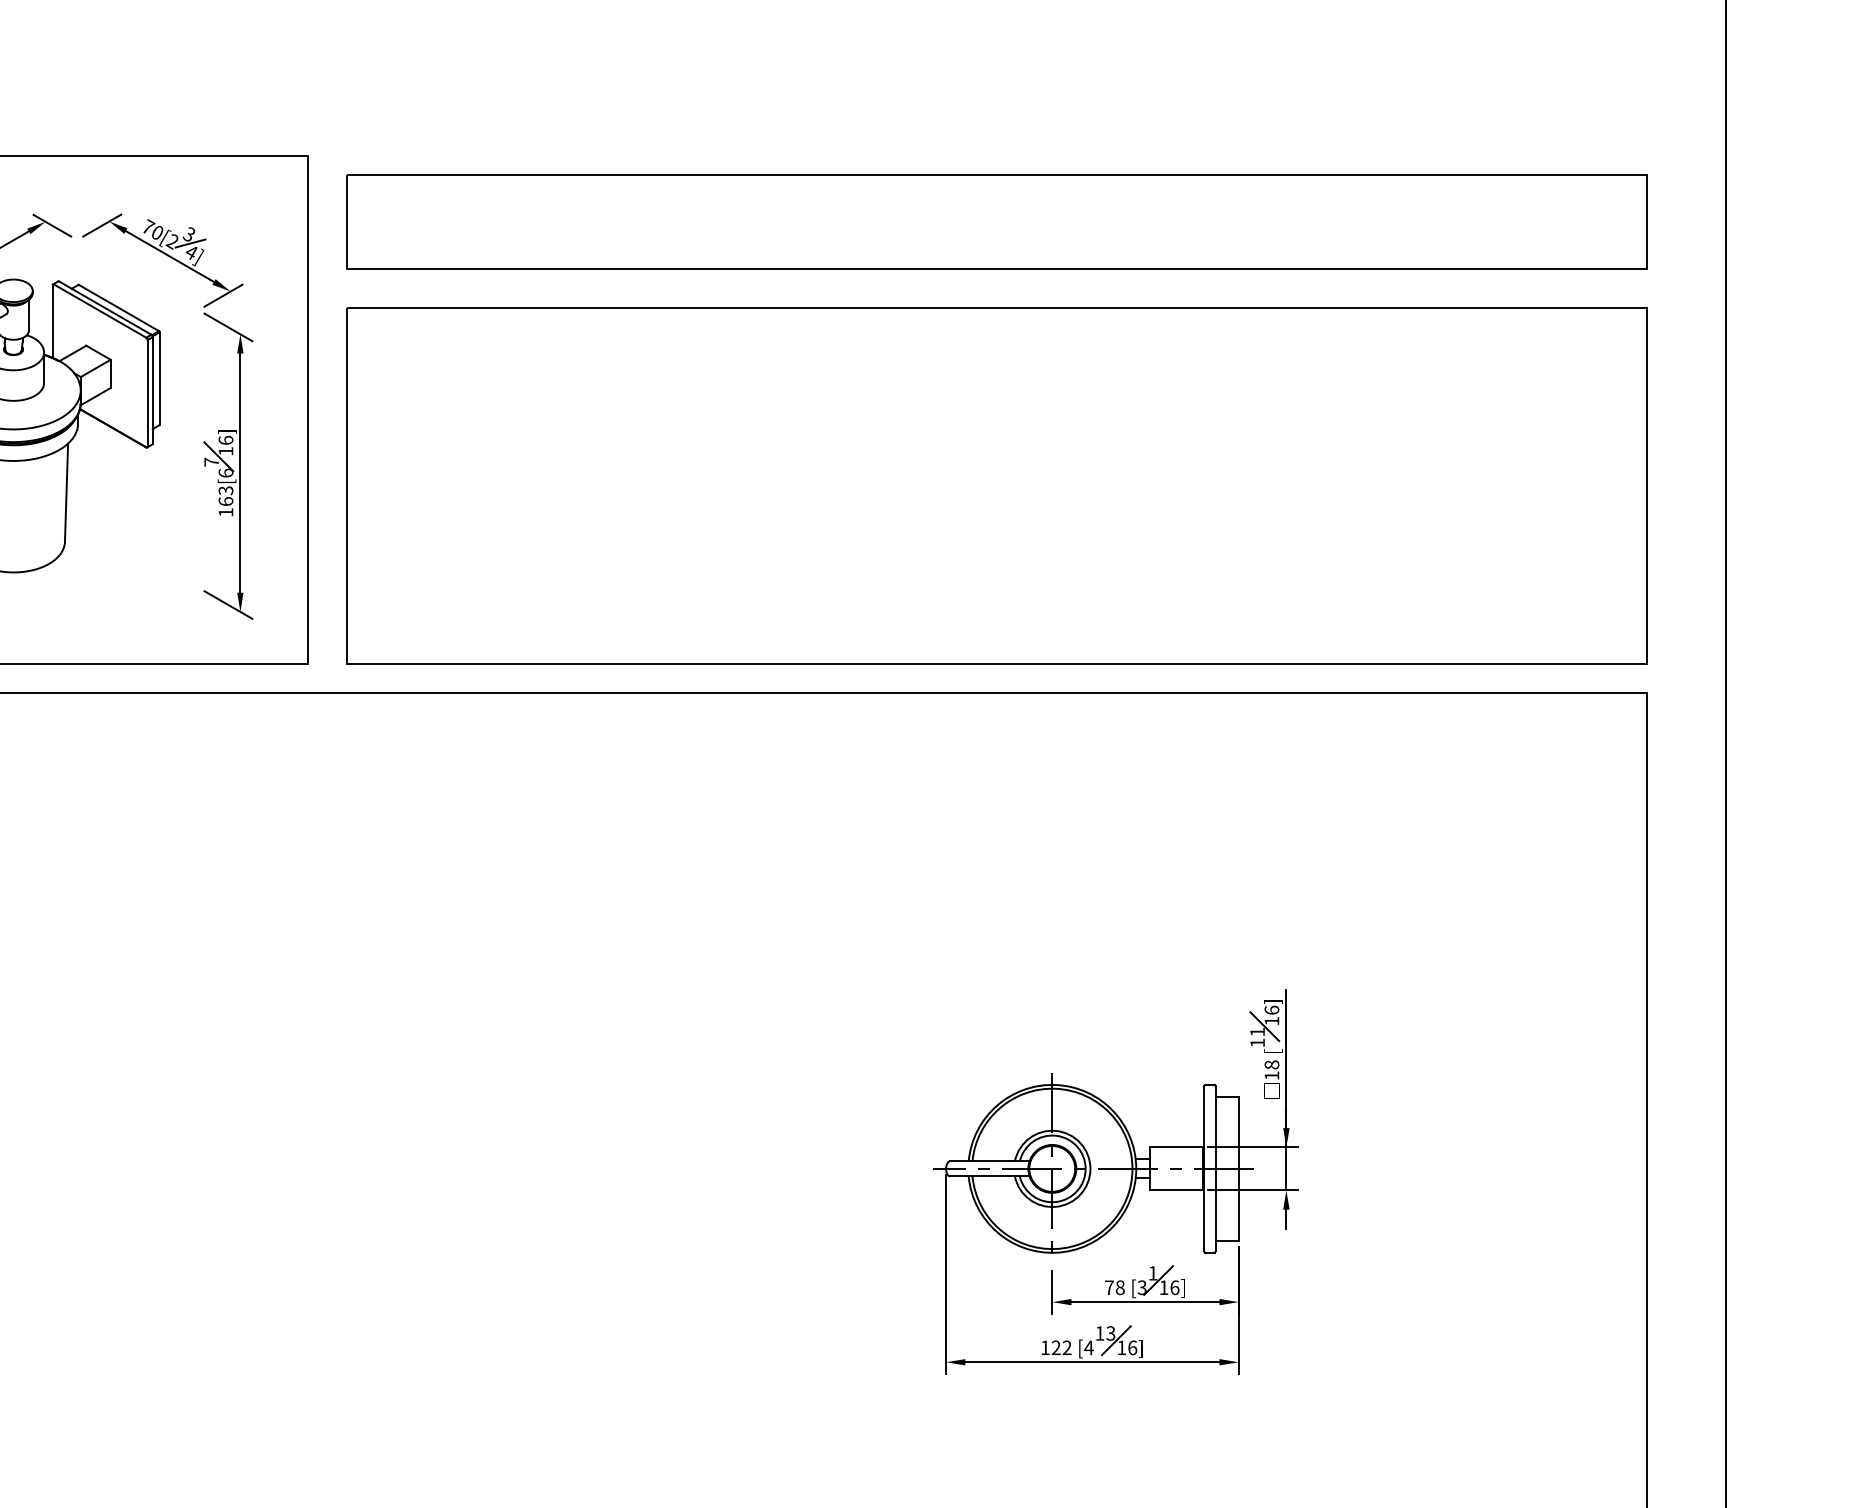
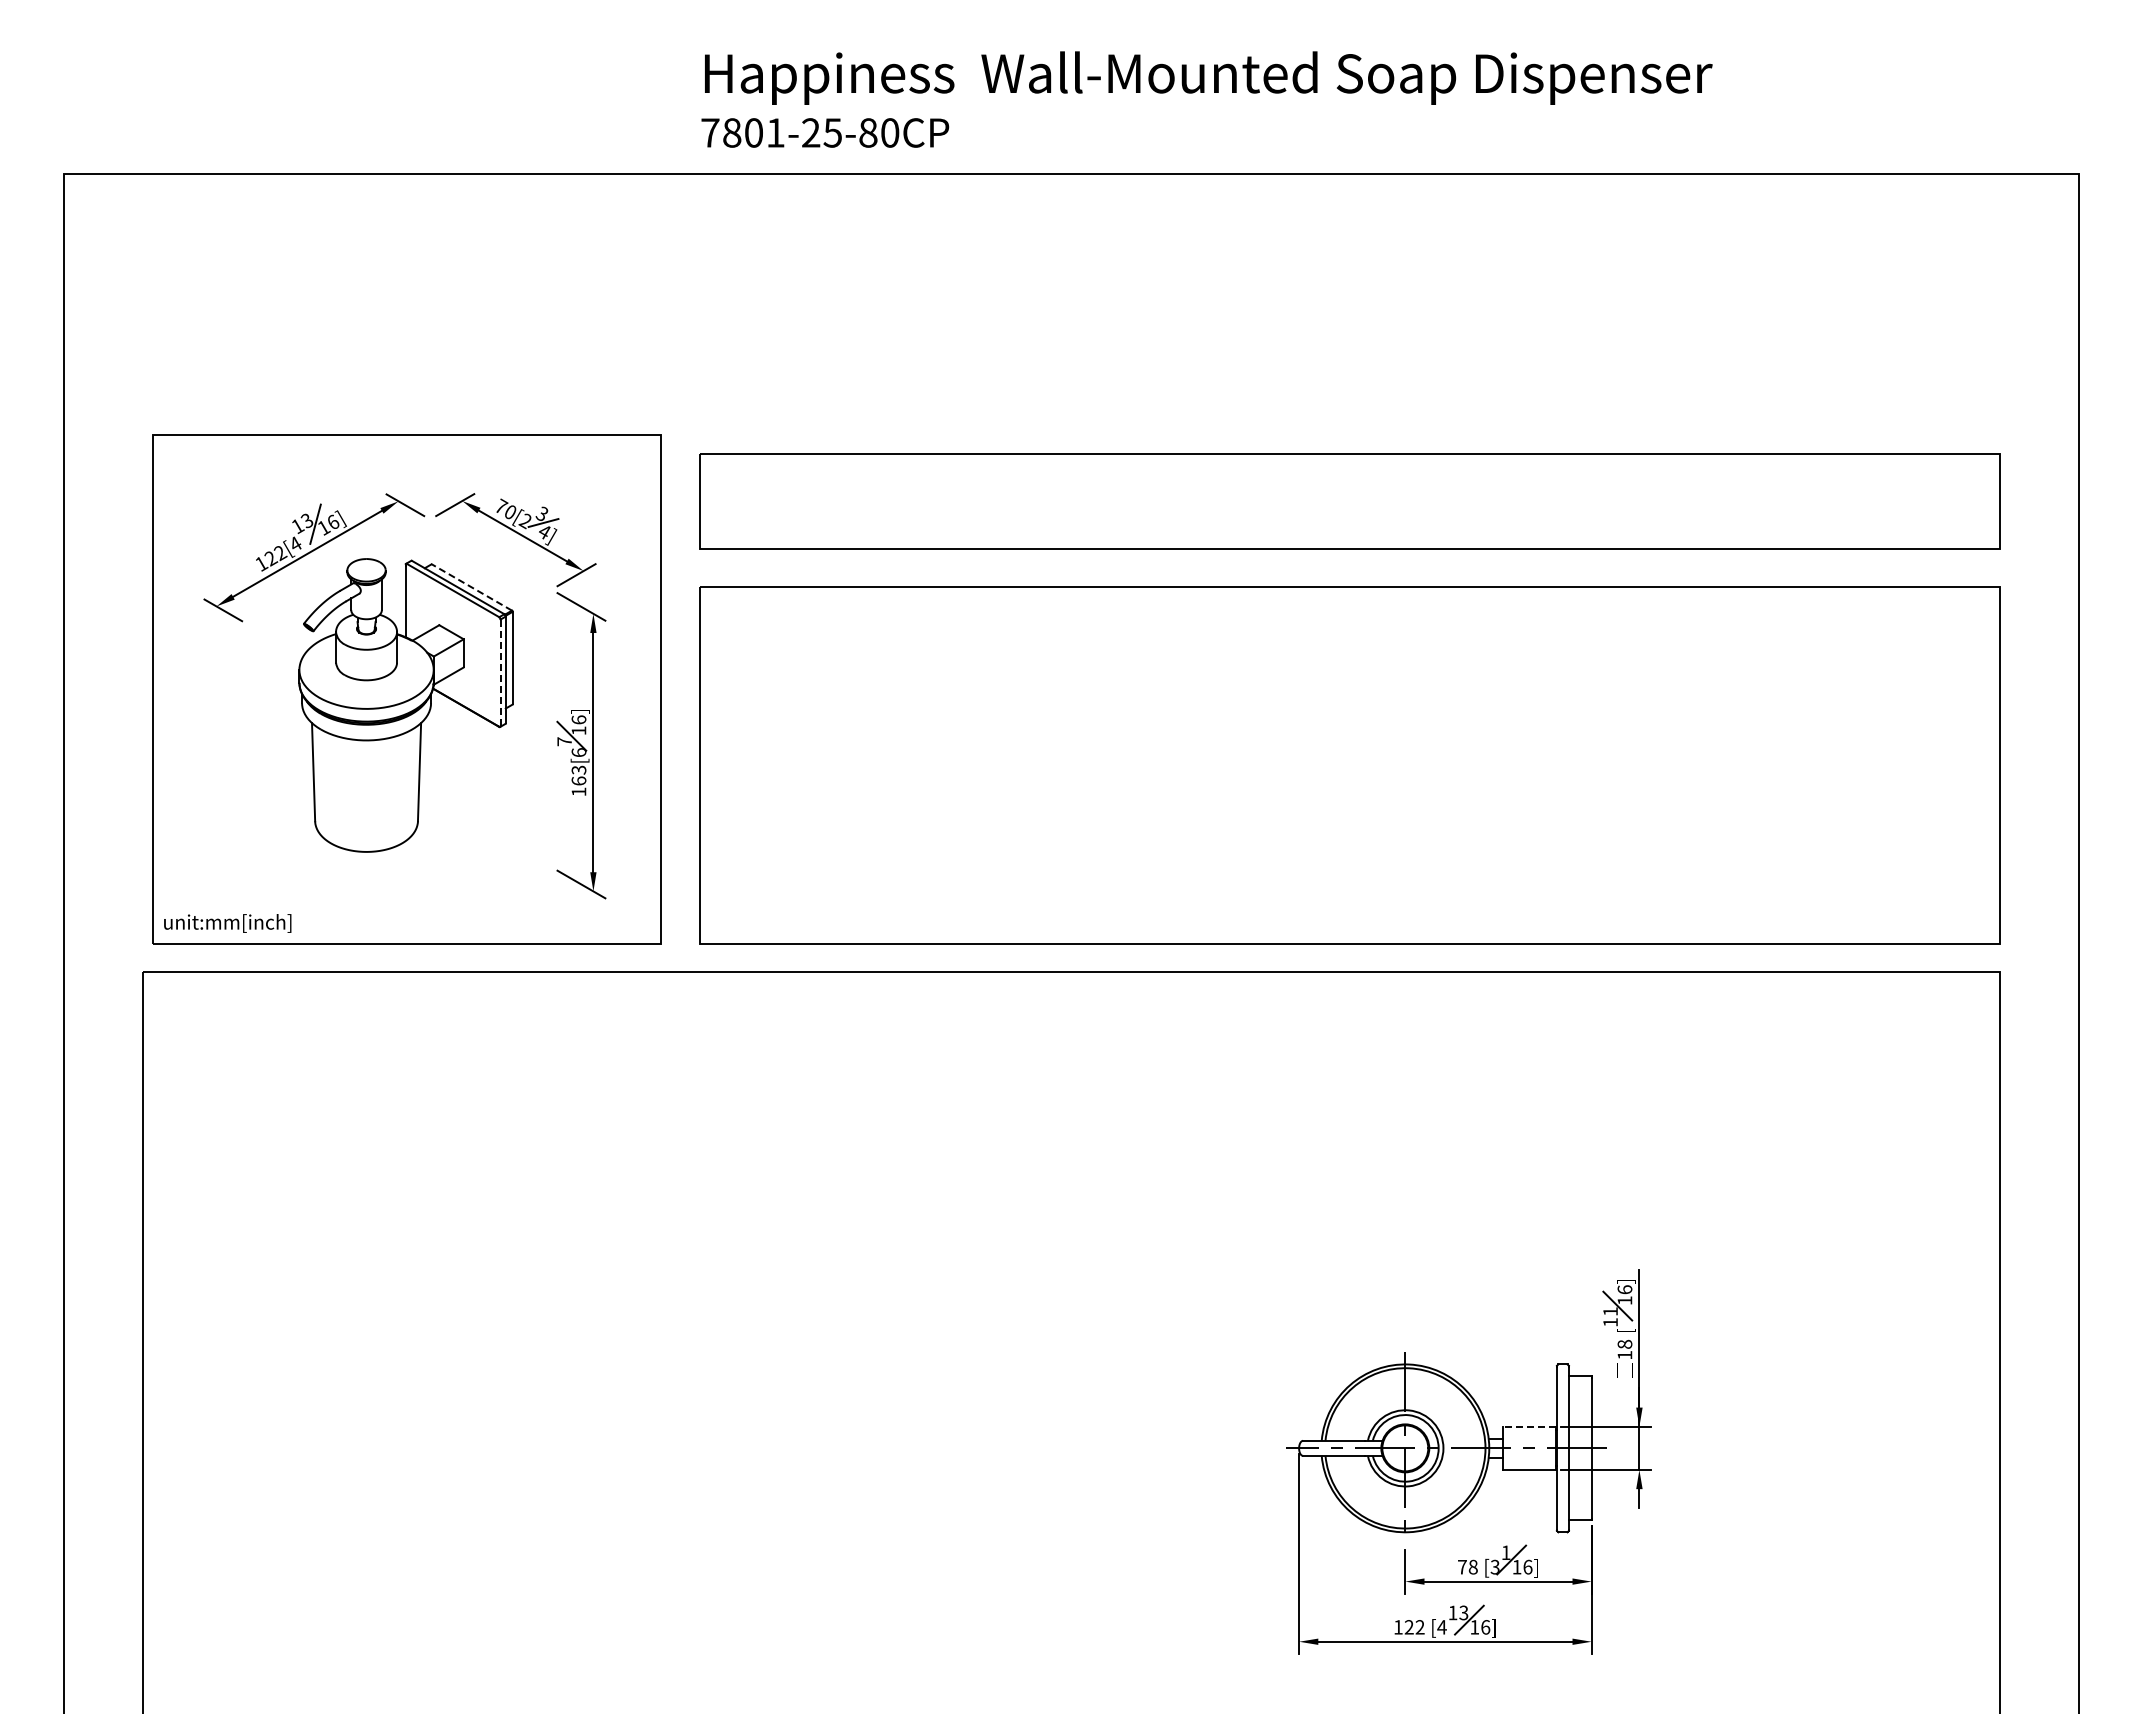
line: (118, 308) -> (471, 587), solid -> dashed
line: (147, 394) -> (500, 673), solid -> dashed
line: (1175, 1147) -> (1528, 1426), solid -> dashed

